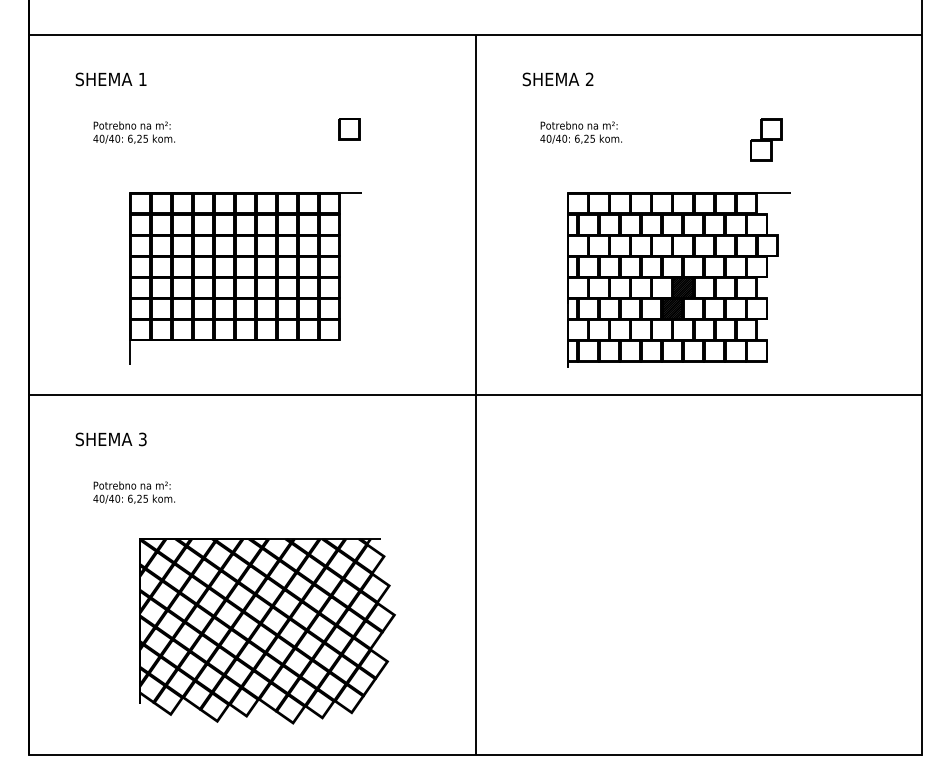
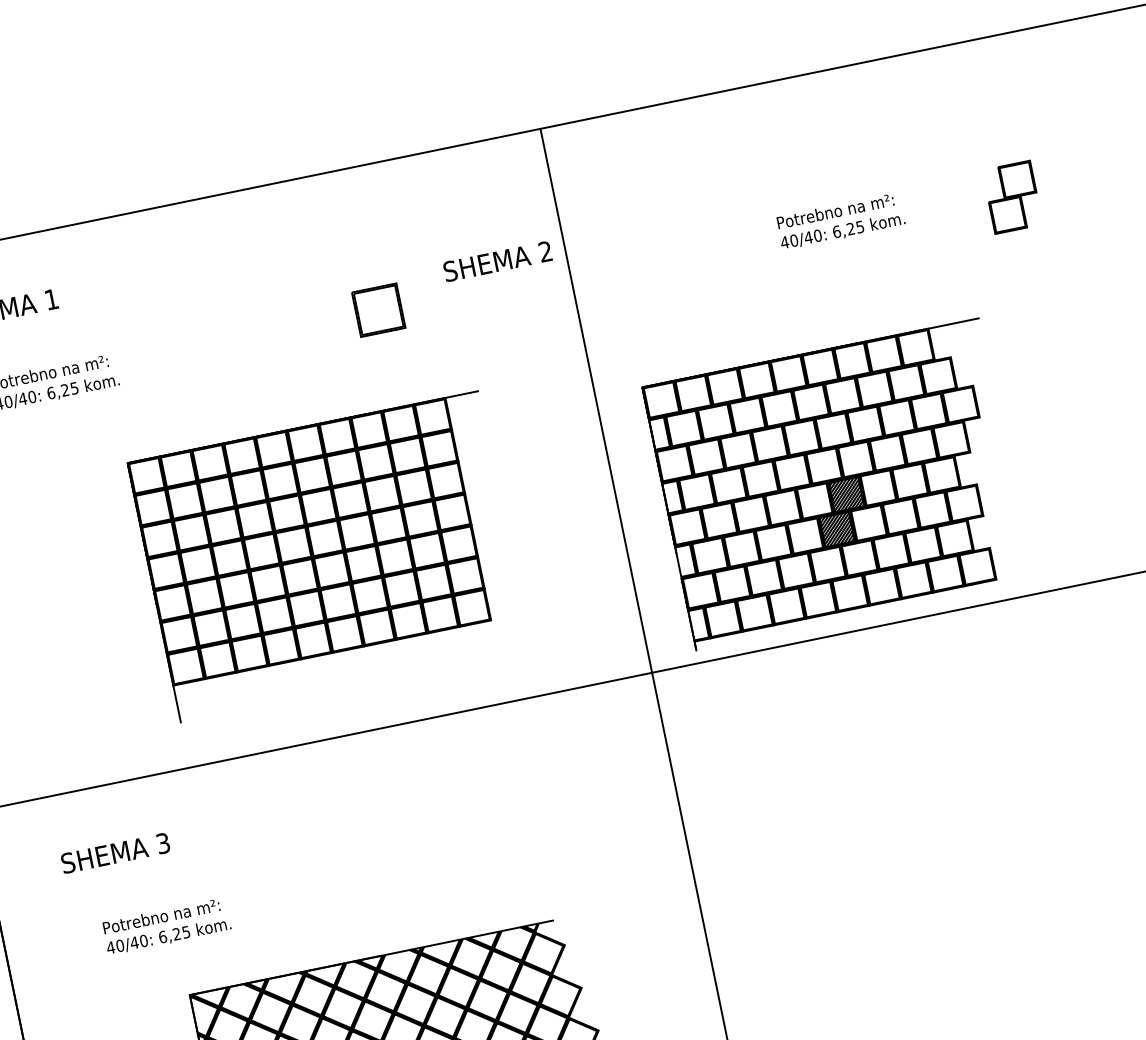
text: (557, 79) -> (496, 261), moved
part: (349, 129) -> (379, 311), size x1.4
text: (580, 132) -> (839, 221), moved
part: (245, 278) -> (329, 556), moved
part: (678, 279) -> (836, 483), moved

